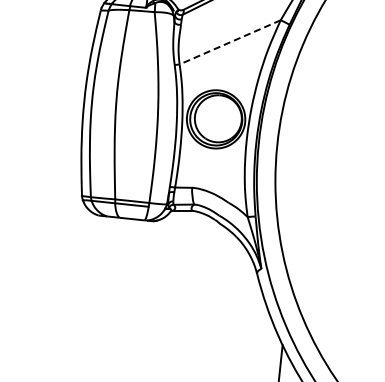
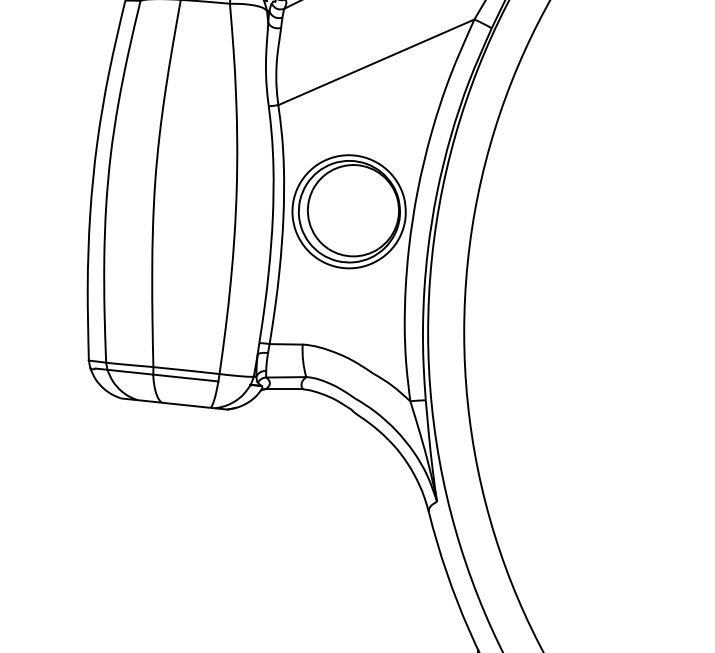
line: (229, 42) -> (375, 62), dashed -> solid

